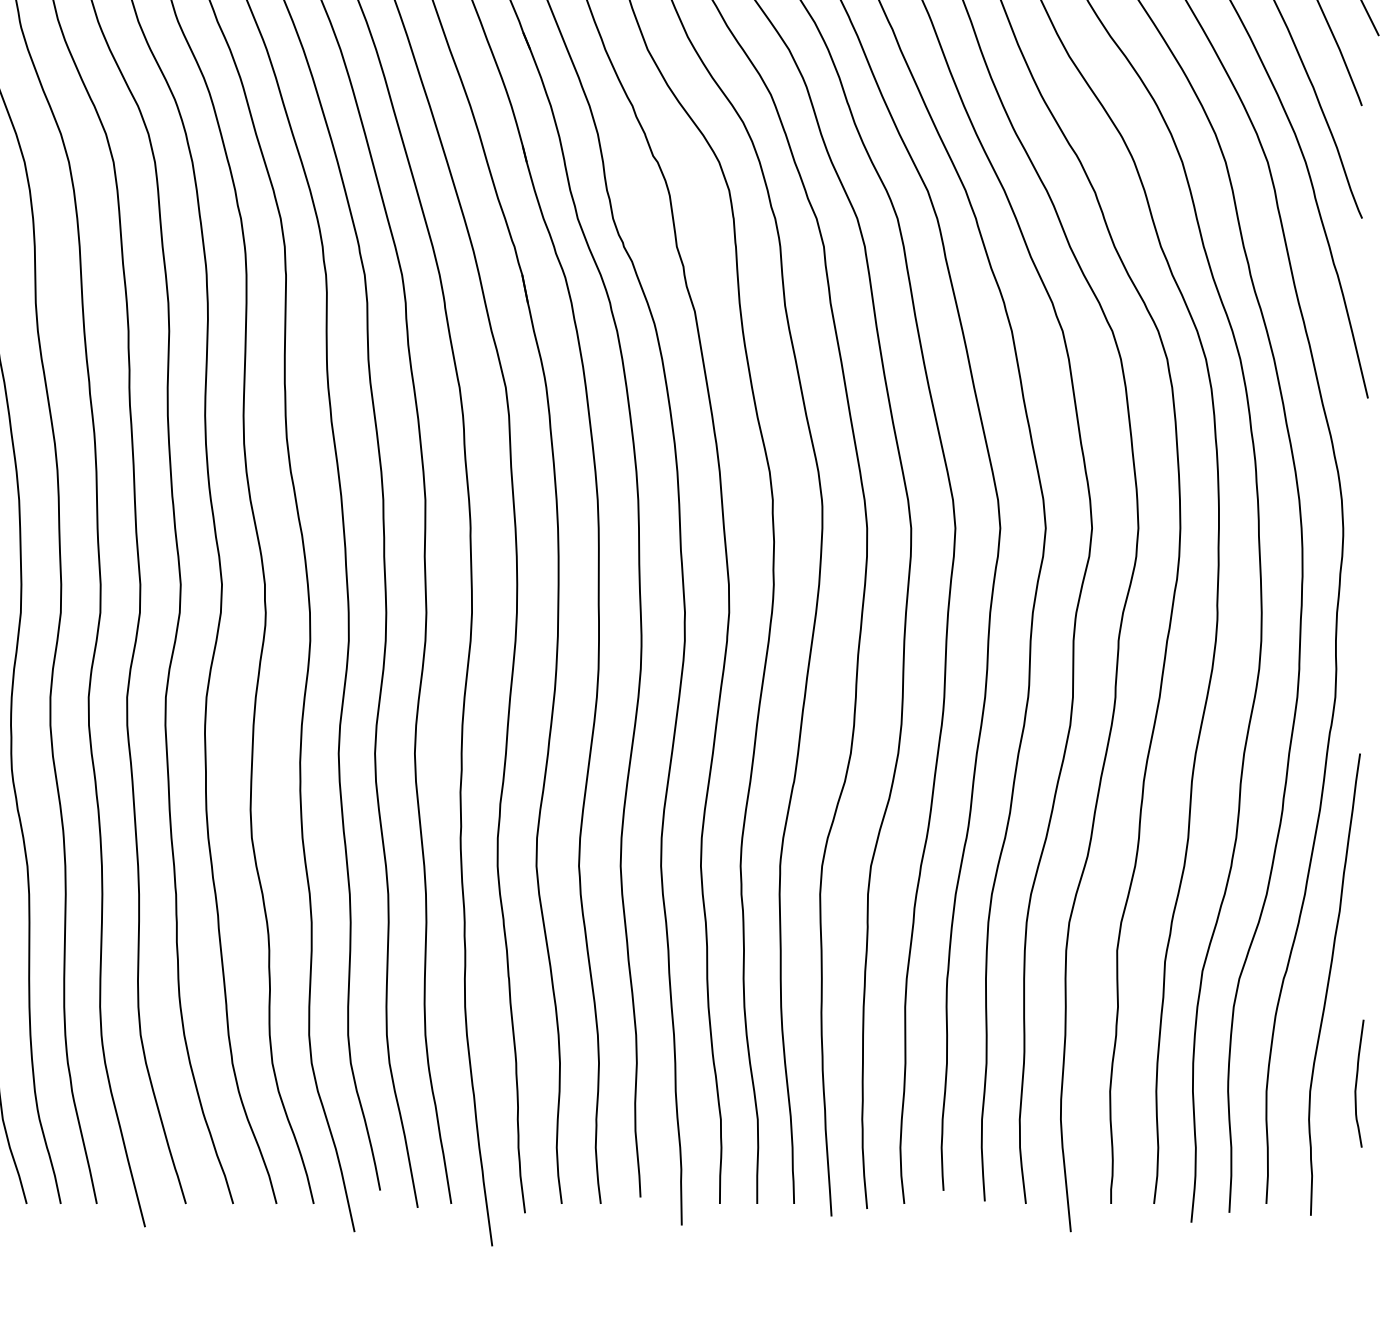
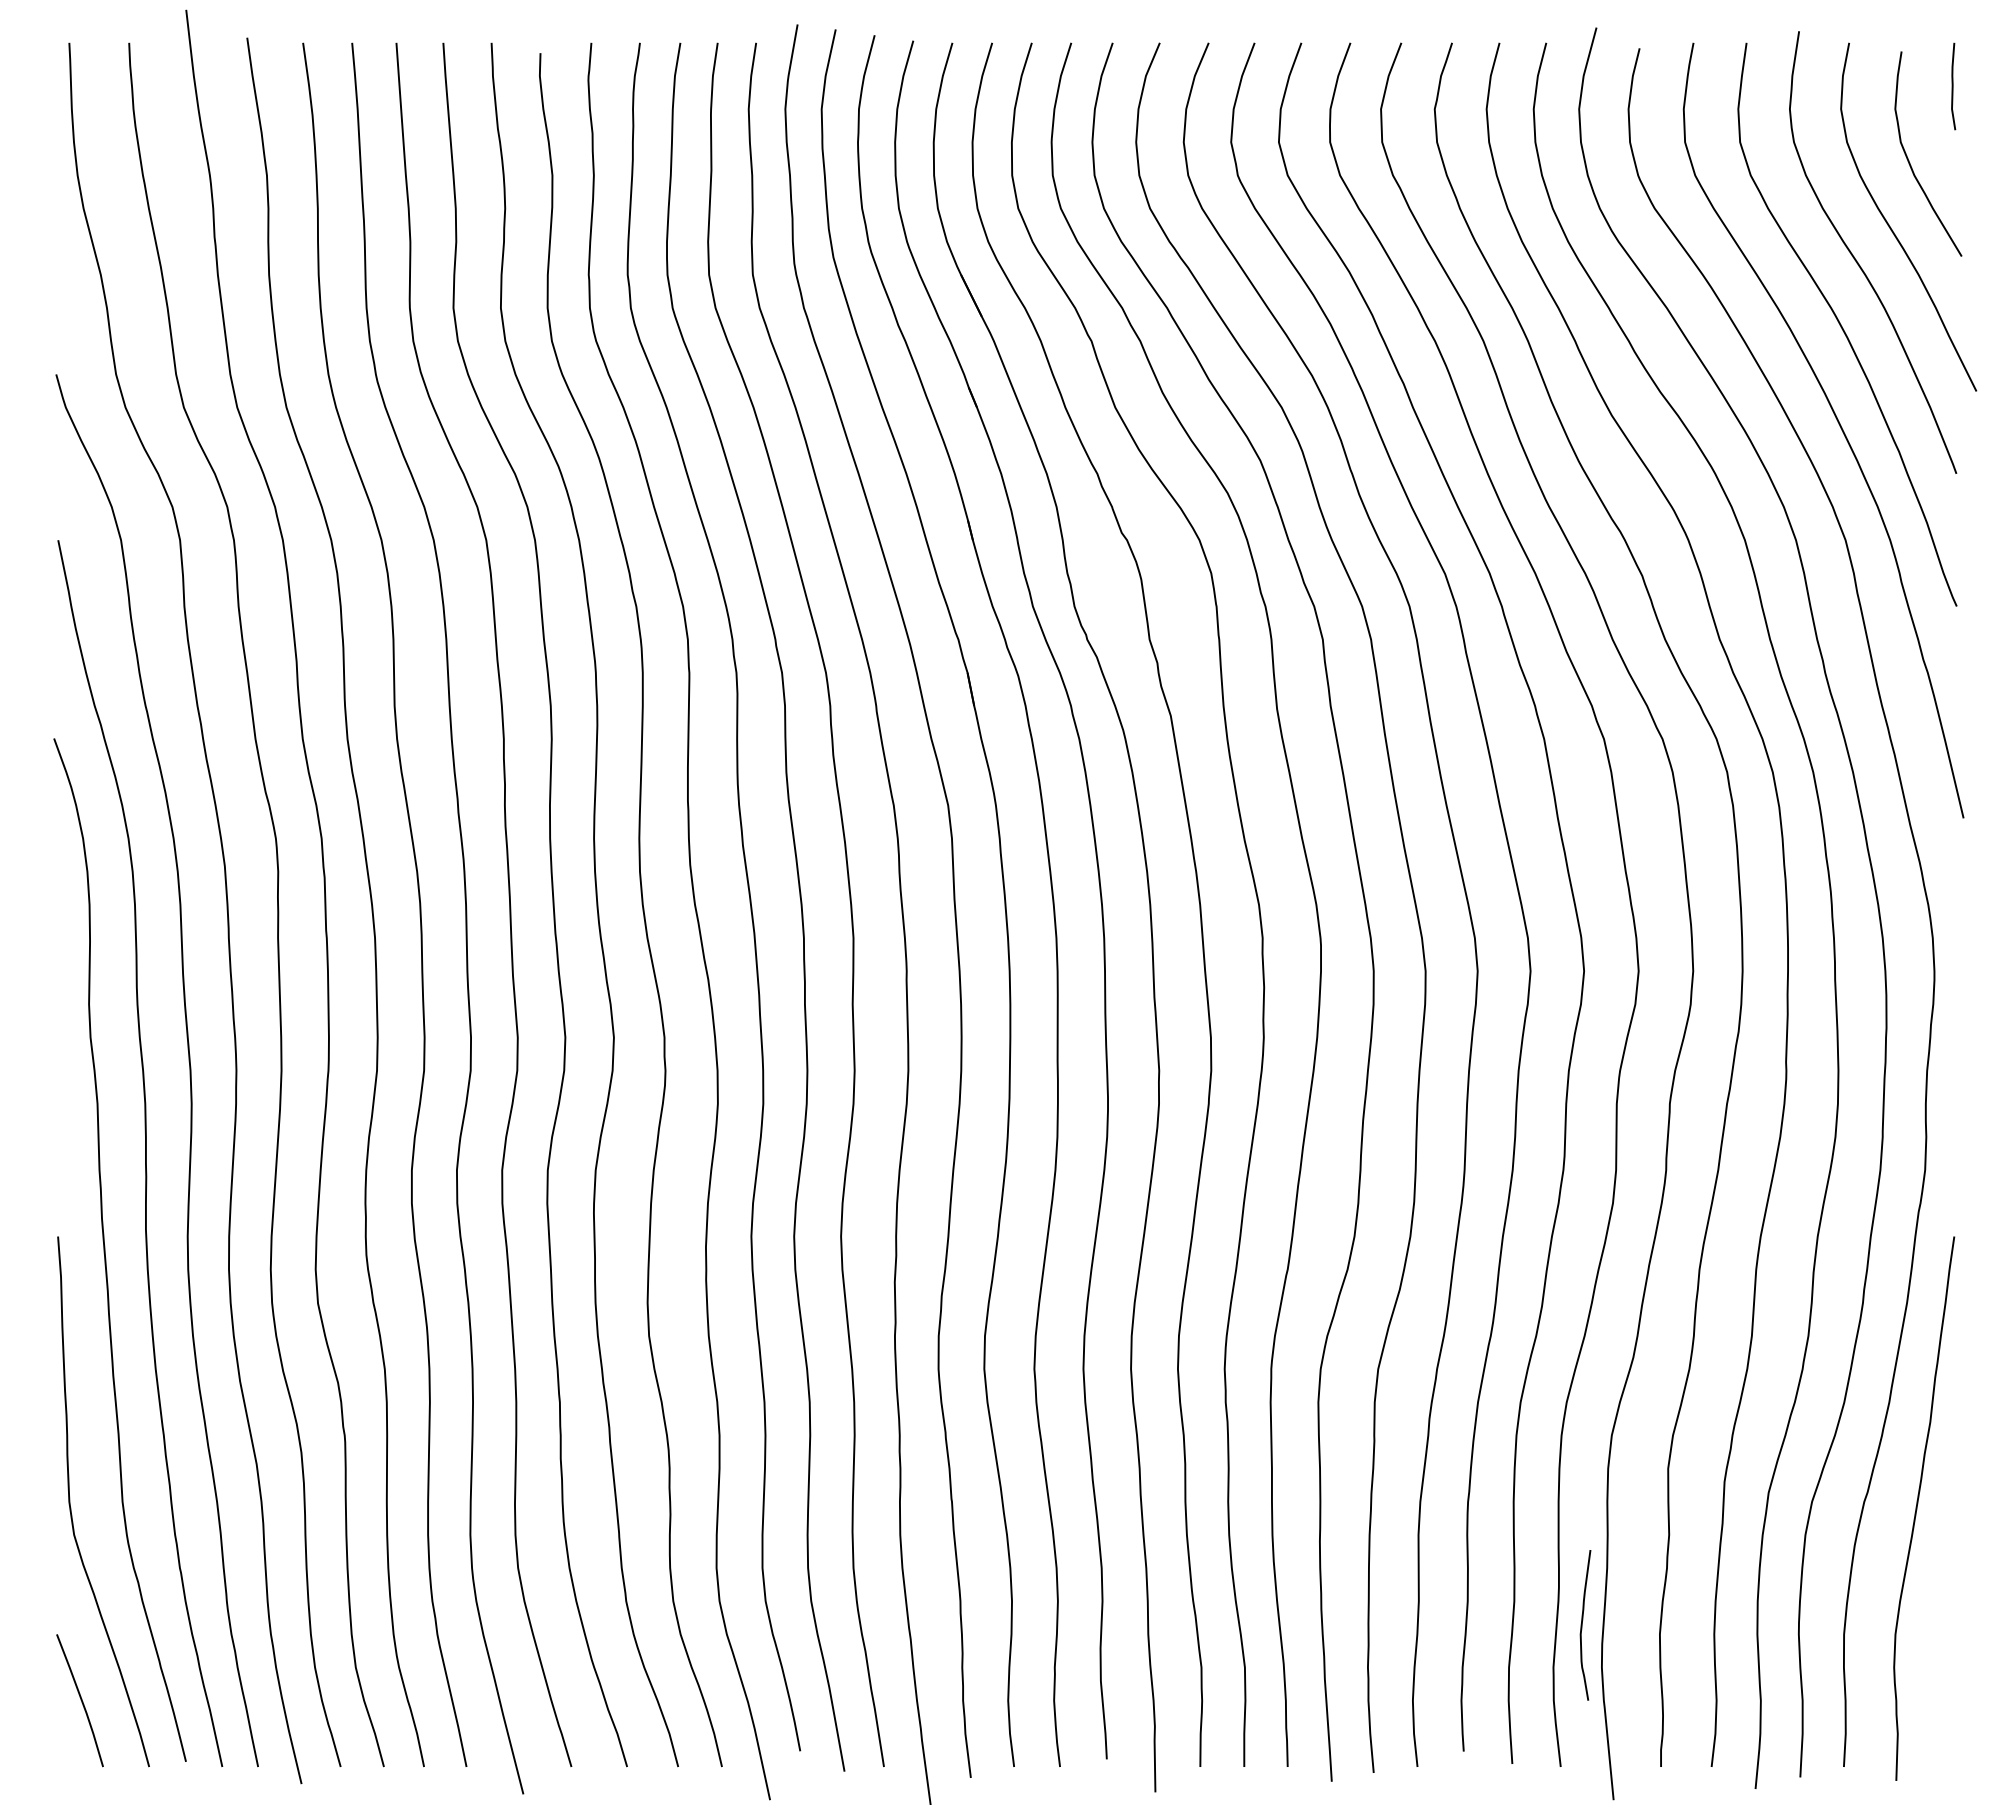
curve: (1356, 1083) -> (1582, 1625), moved

